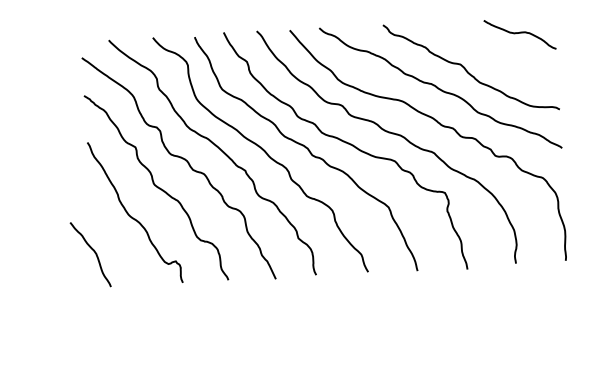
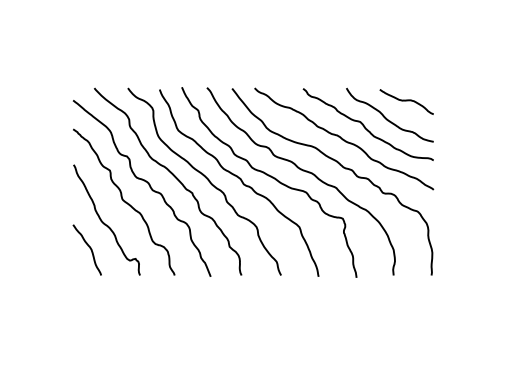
curve: (494, 56) -> (386, 117), added
curve: (92, 251) -> (88, 247), moved

